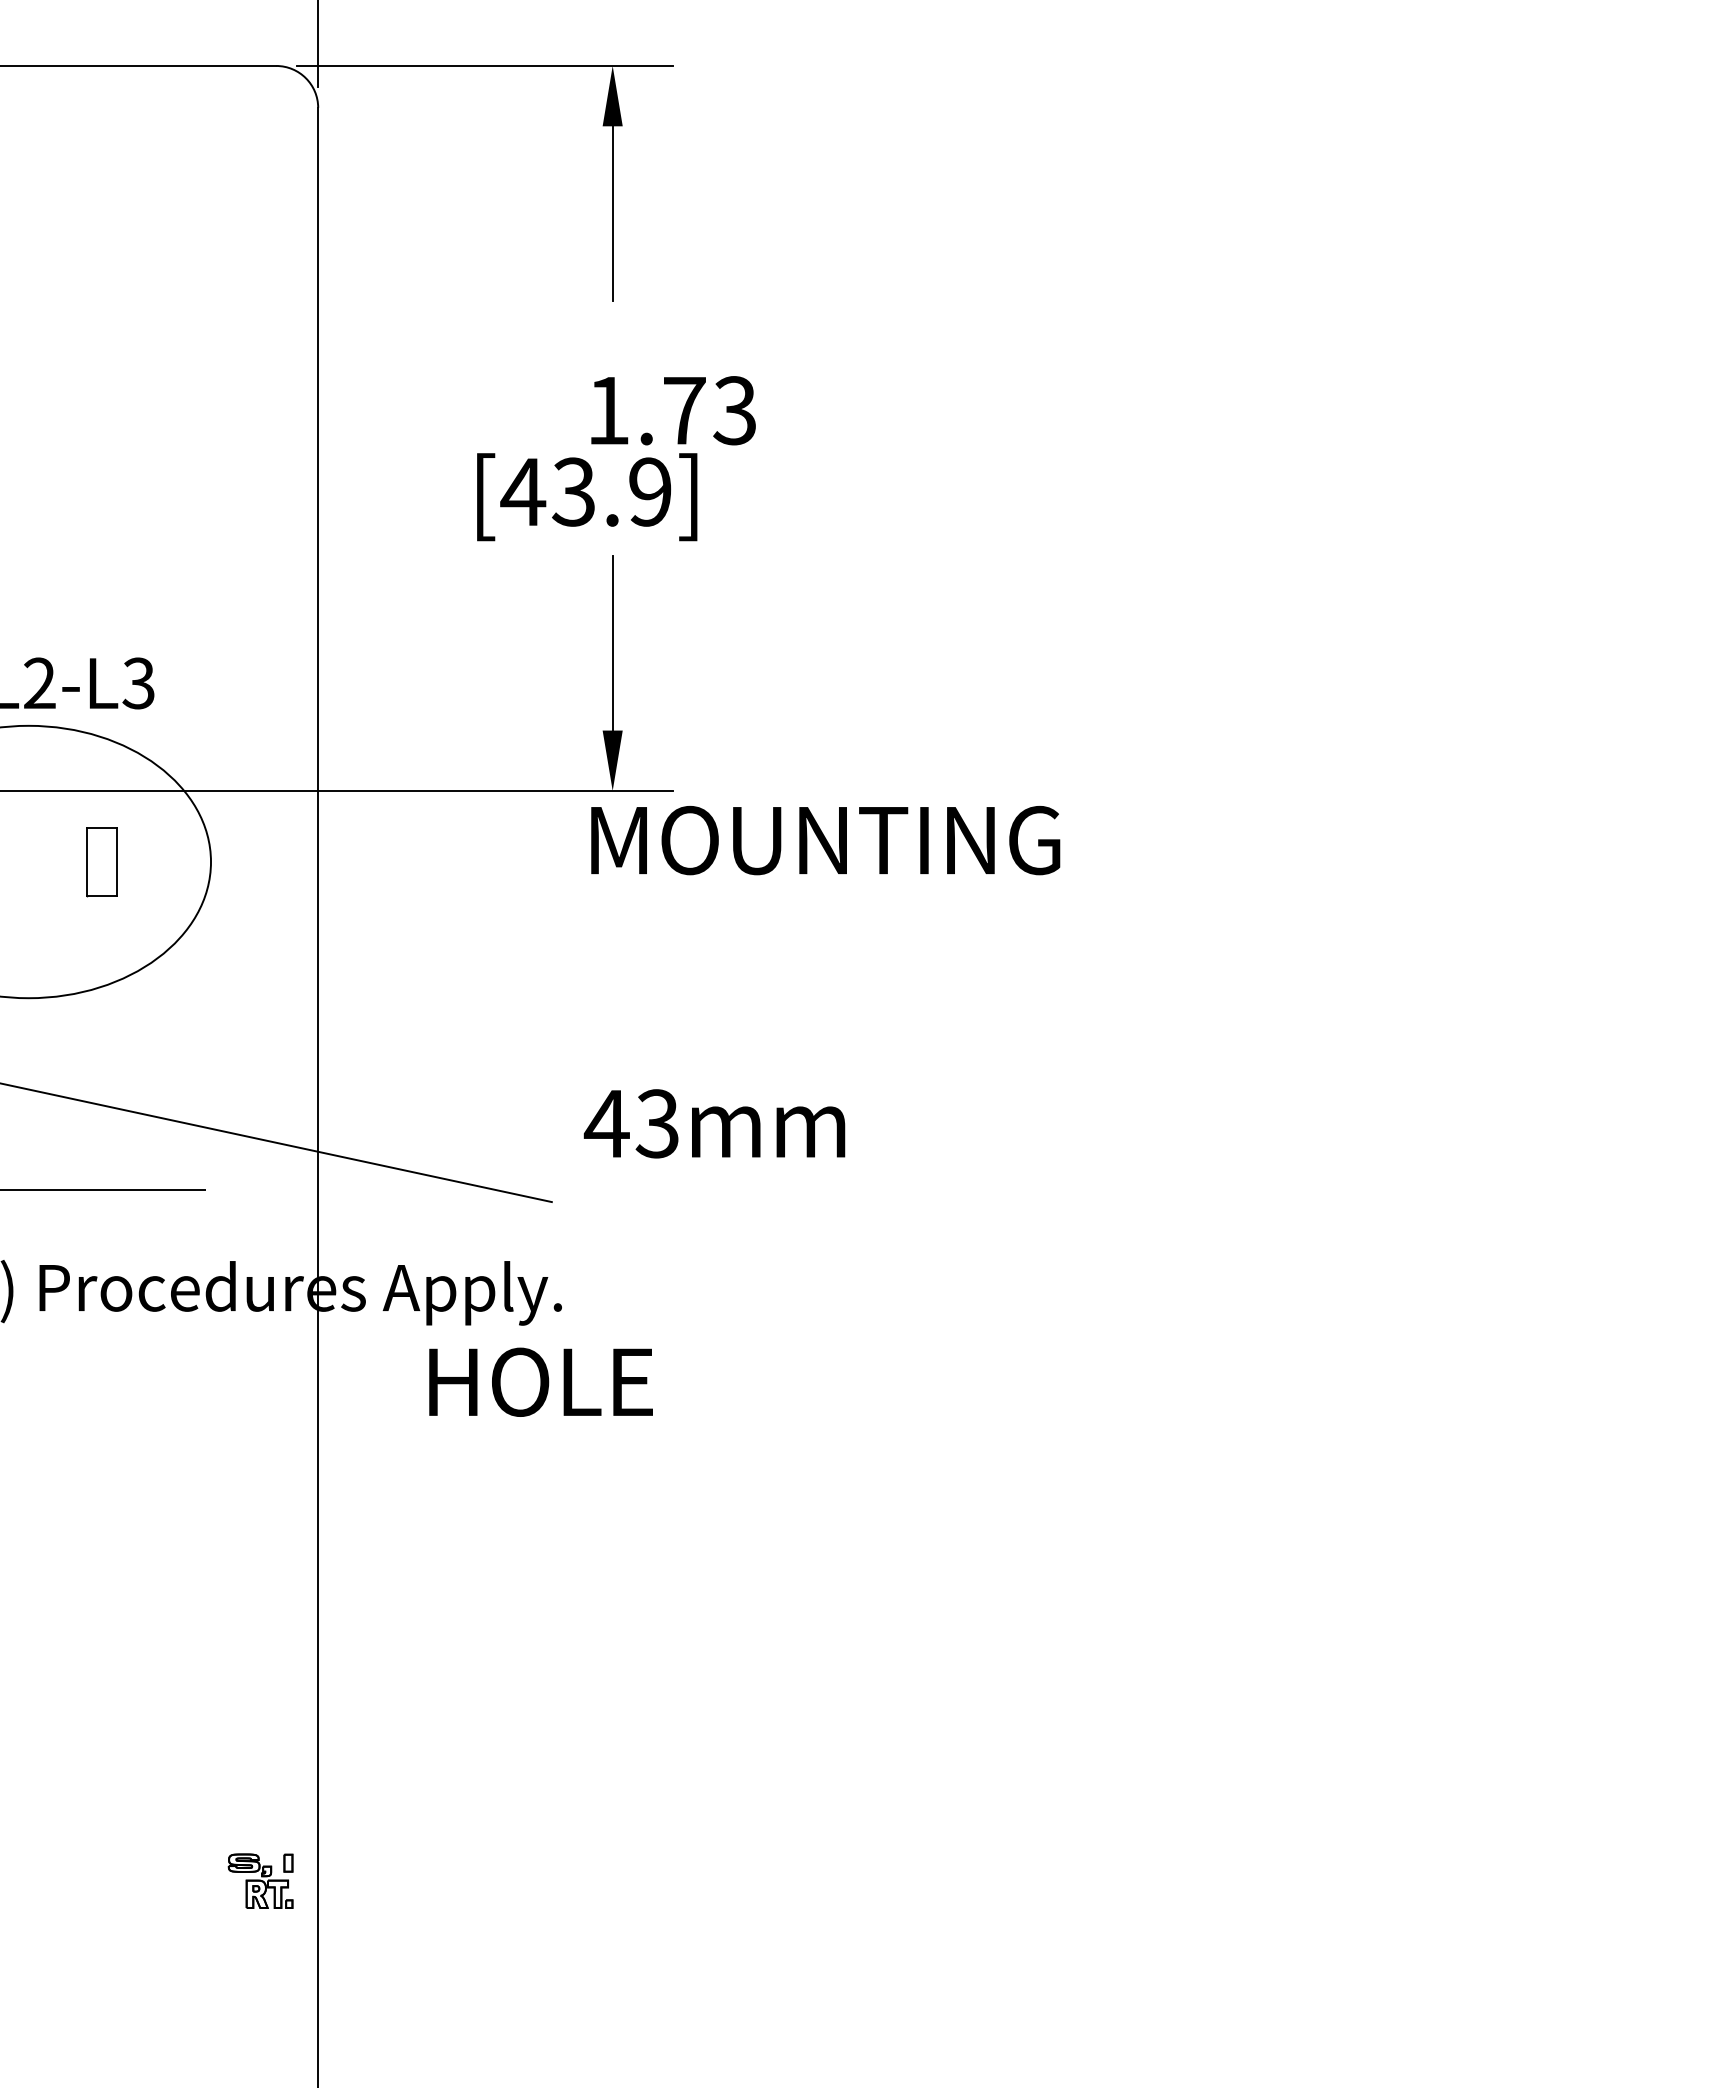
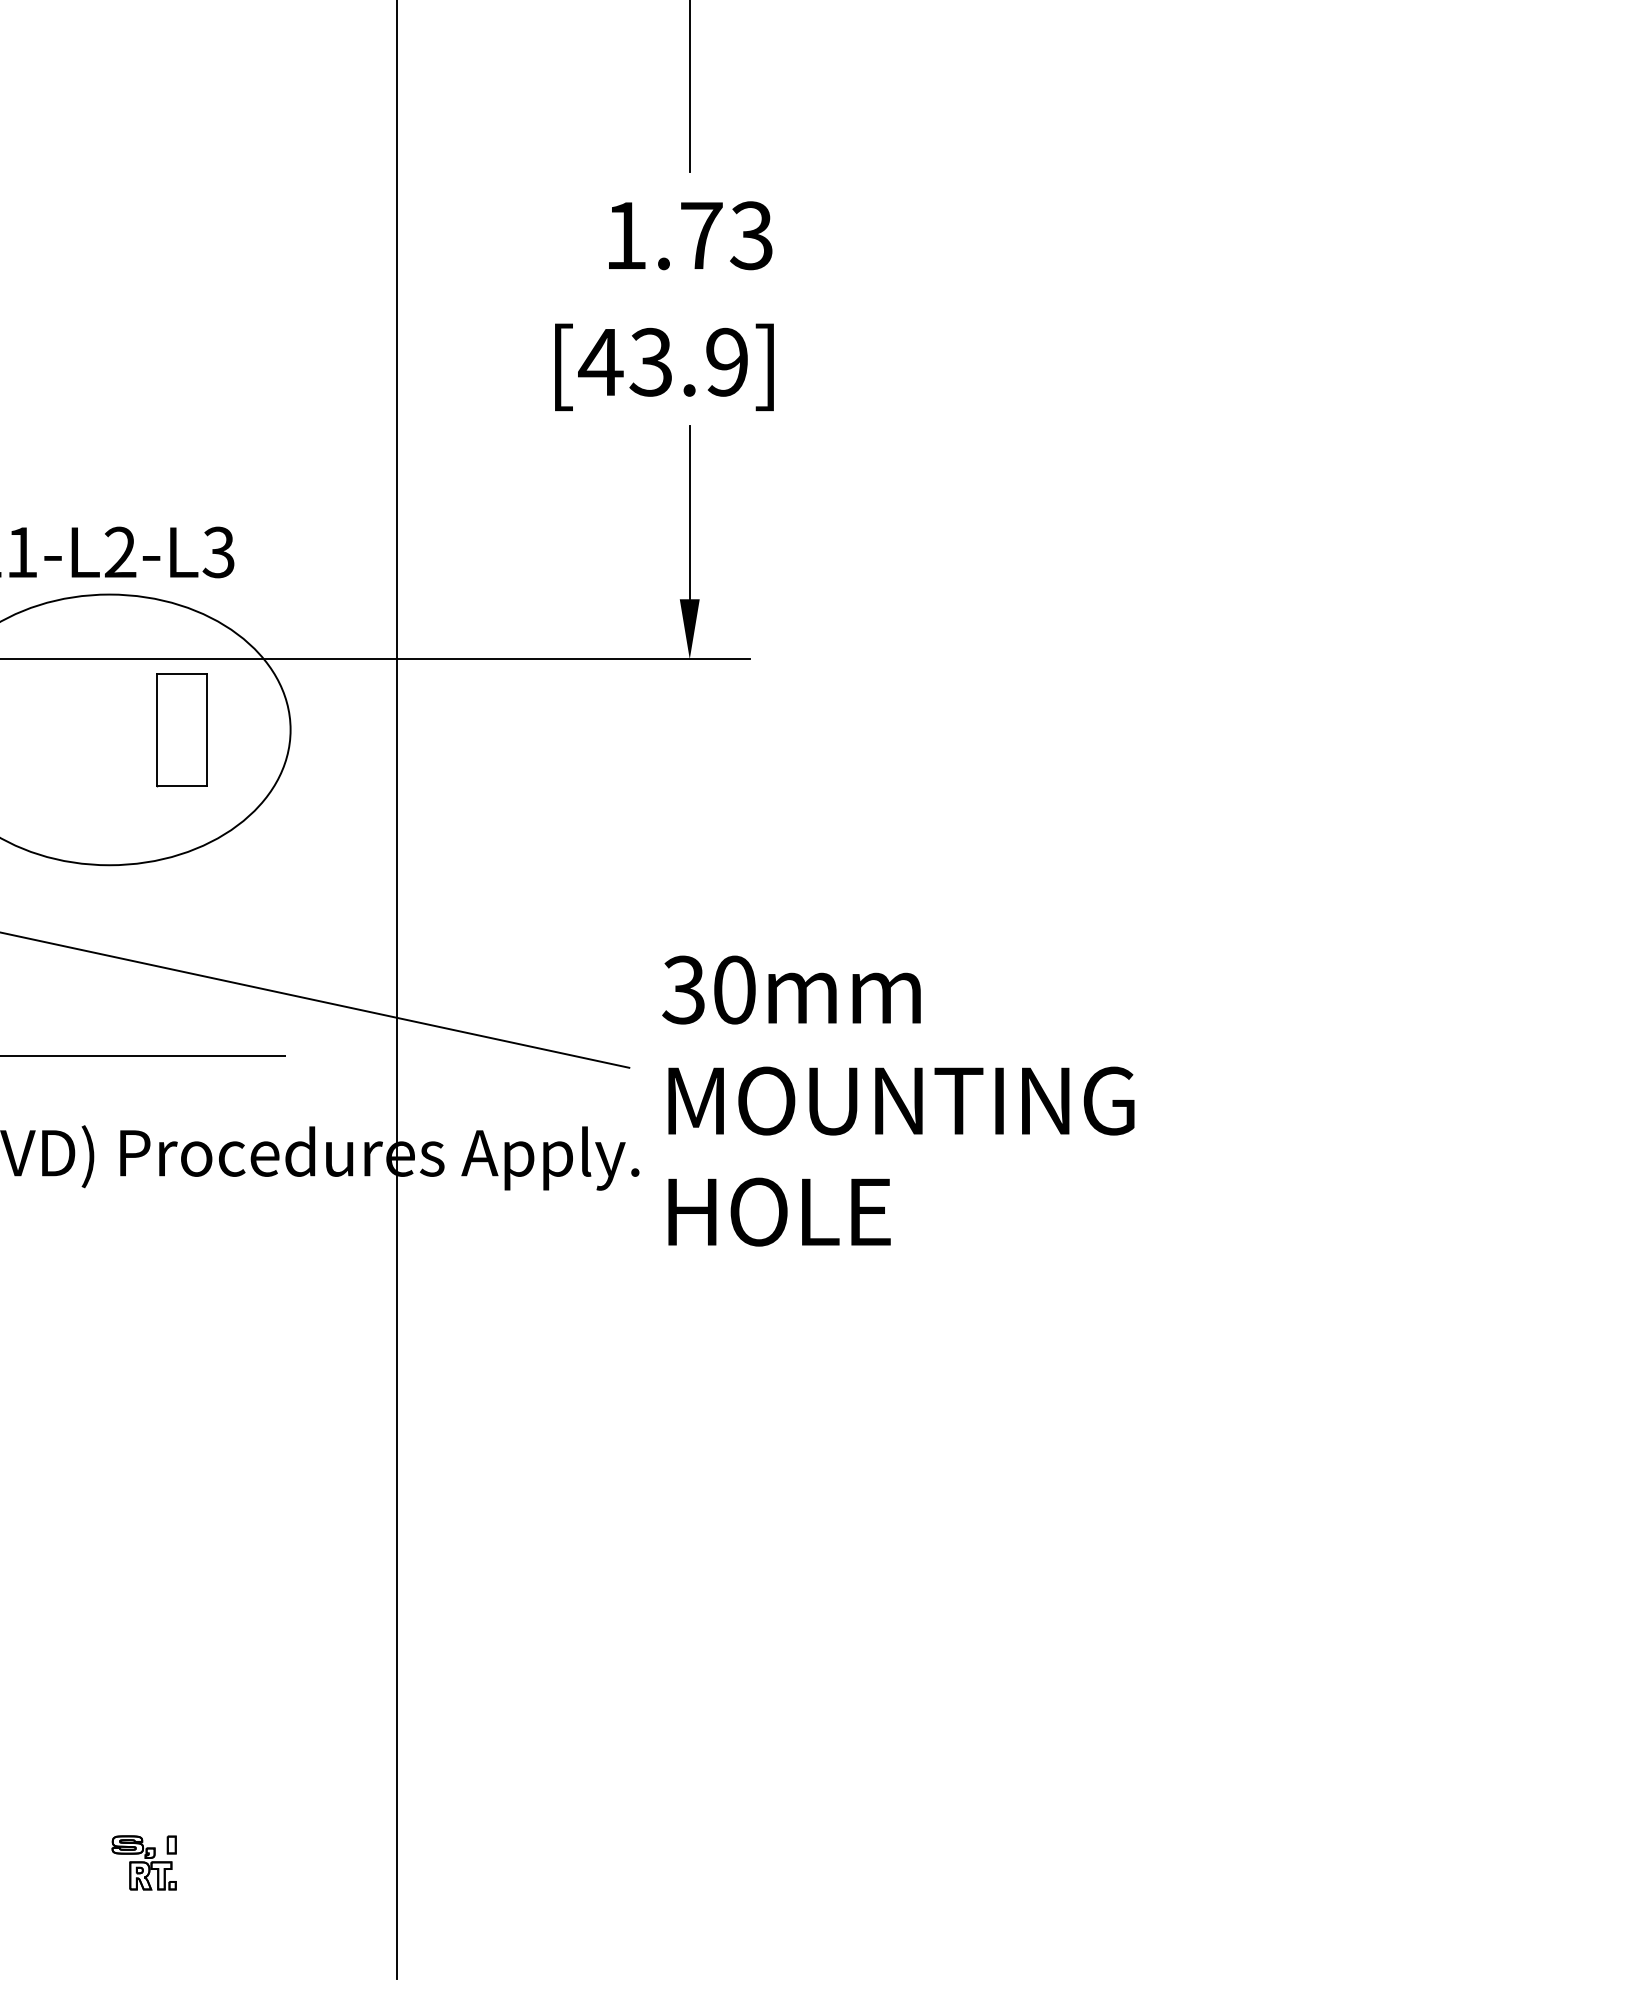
text: (673, 410) -> (690, 235), moved
text: (825, 840) -> (901, 1101), moved
part: (101, 862) -> (181, 730), size x1.67
text: (630, 1123) -> (707, 989), 43mm -> 30mm
text: (540, 1381) -> (779, 1211), moved
part: (260, 1880) -> (144, 1862), moved

